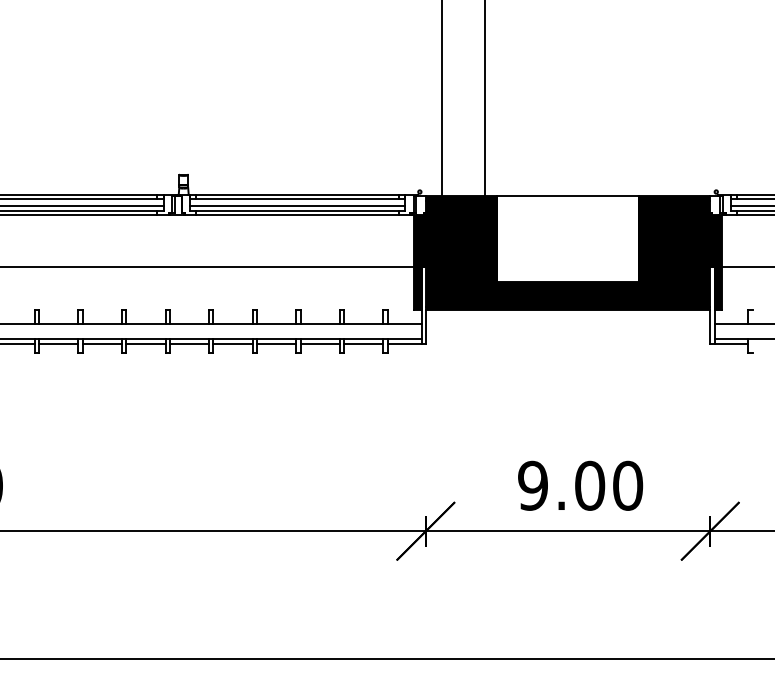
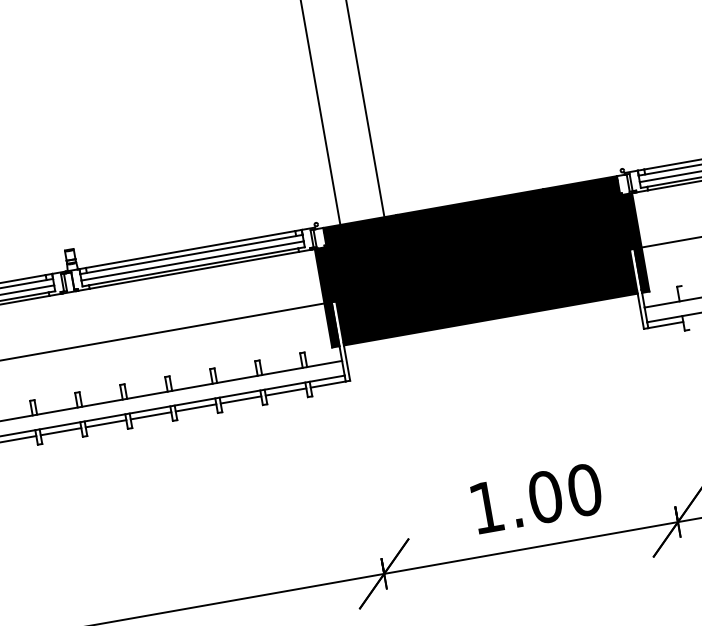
fill: (567, 238) -> (477, 245), added
text: (532, 485) -> (486, 507), 9.00 -> 1.00

